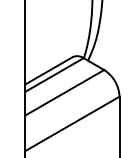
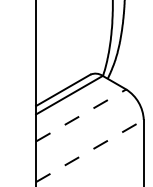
line: (65, 92) -> (81, 115), solid -> dashed
line: (72, 123) -> (90, 150), solid -> dashed

